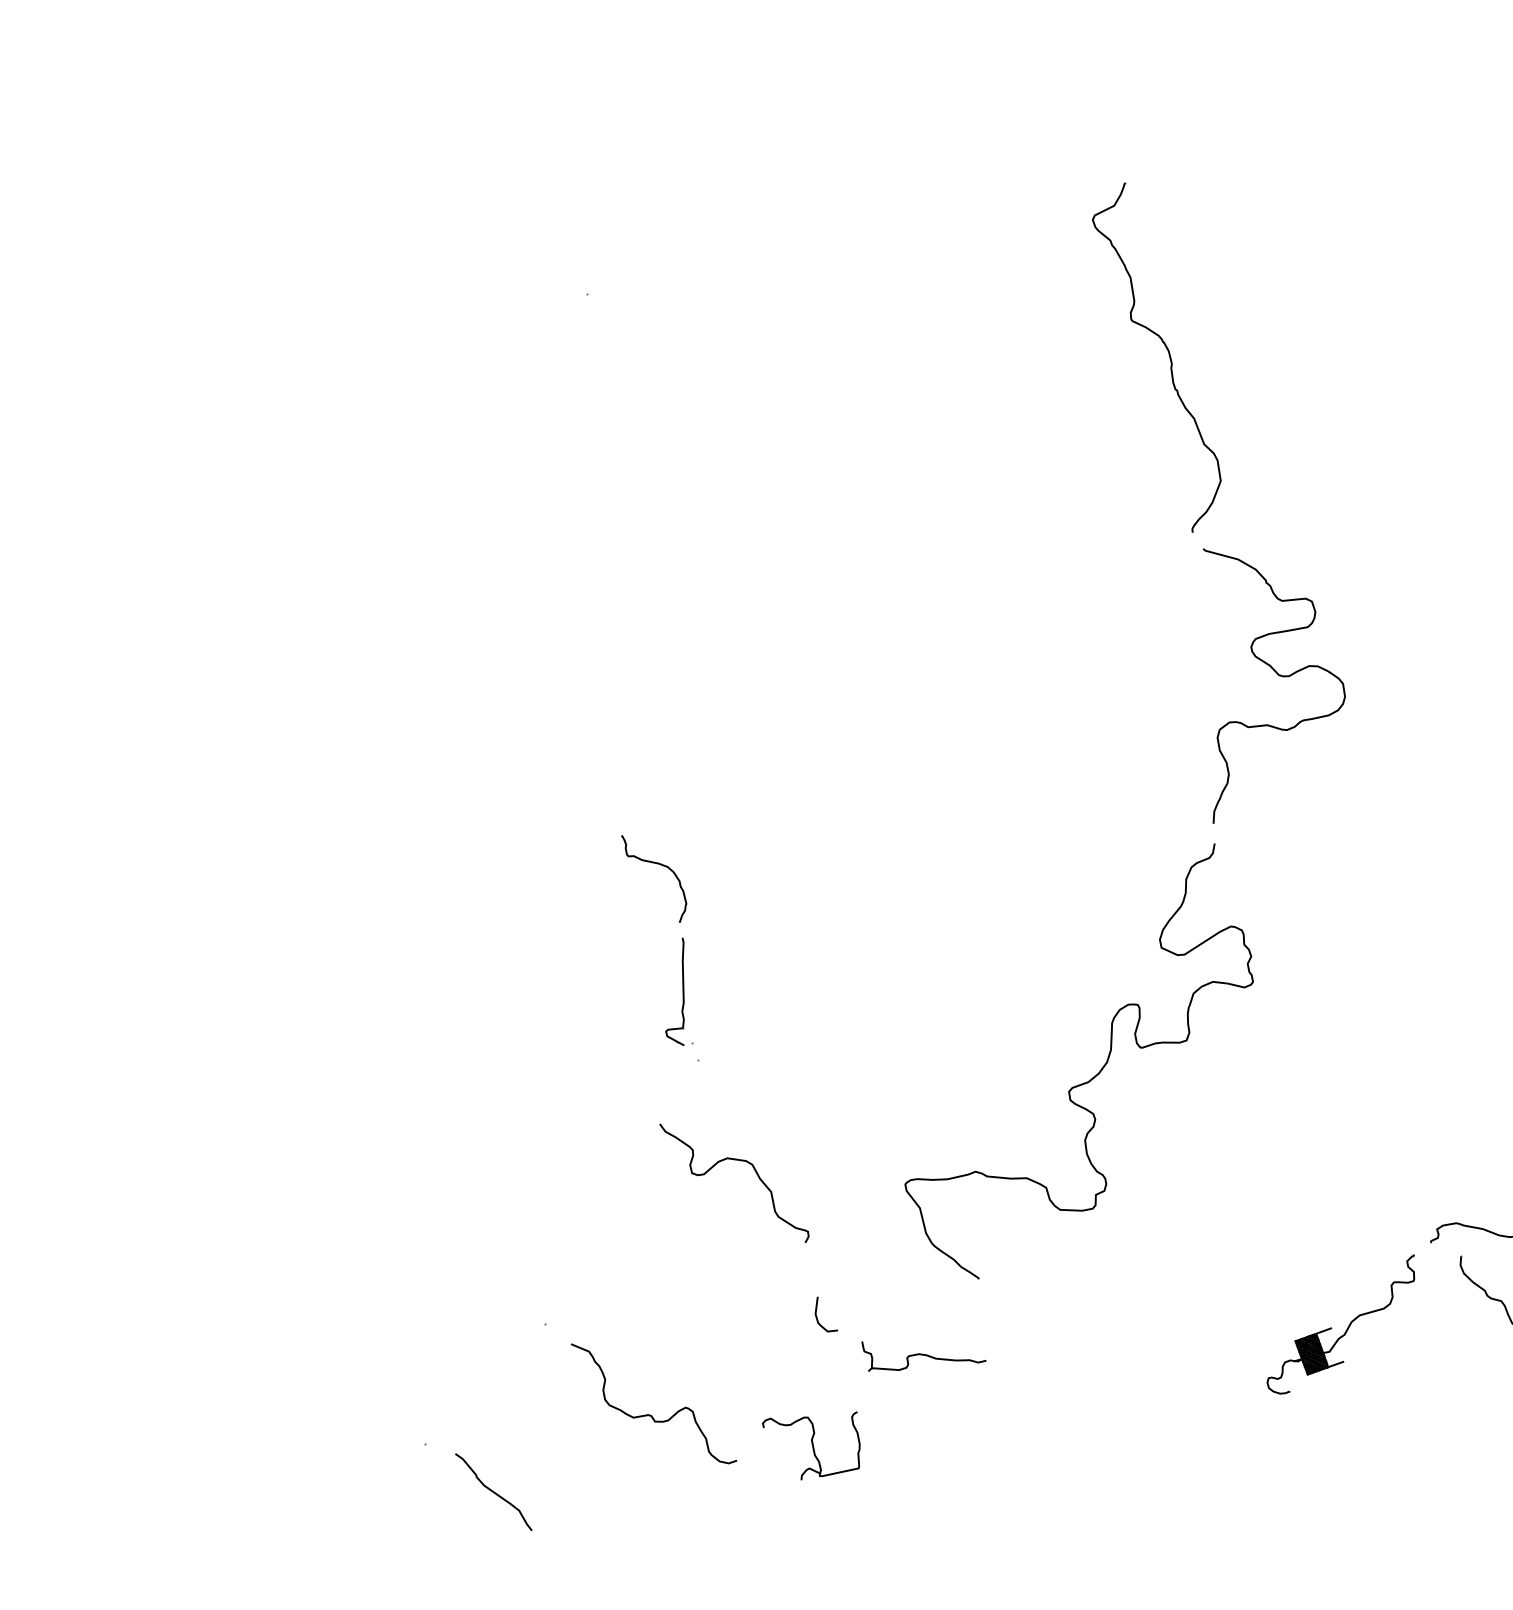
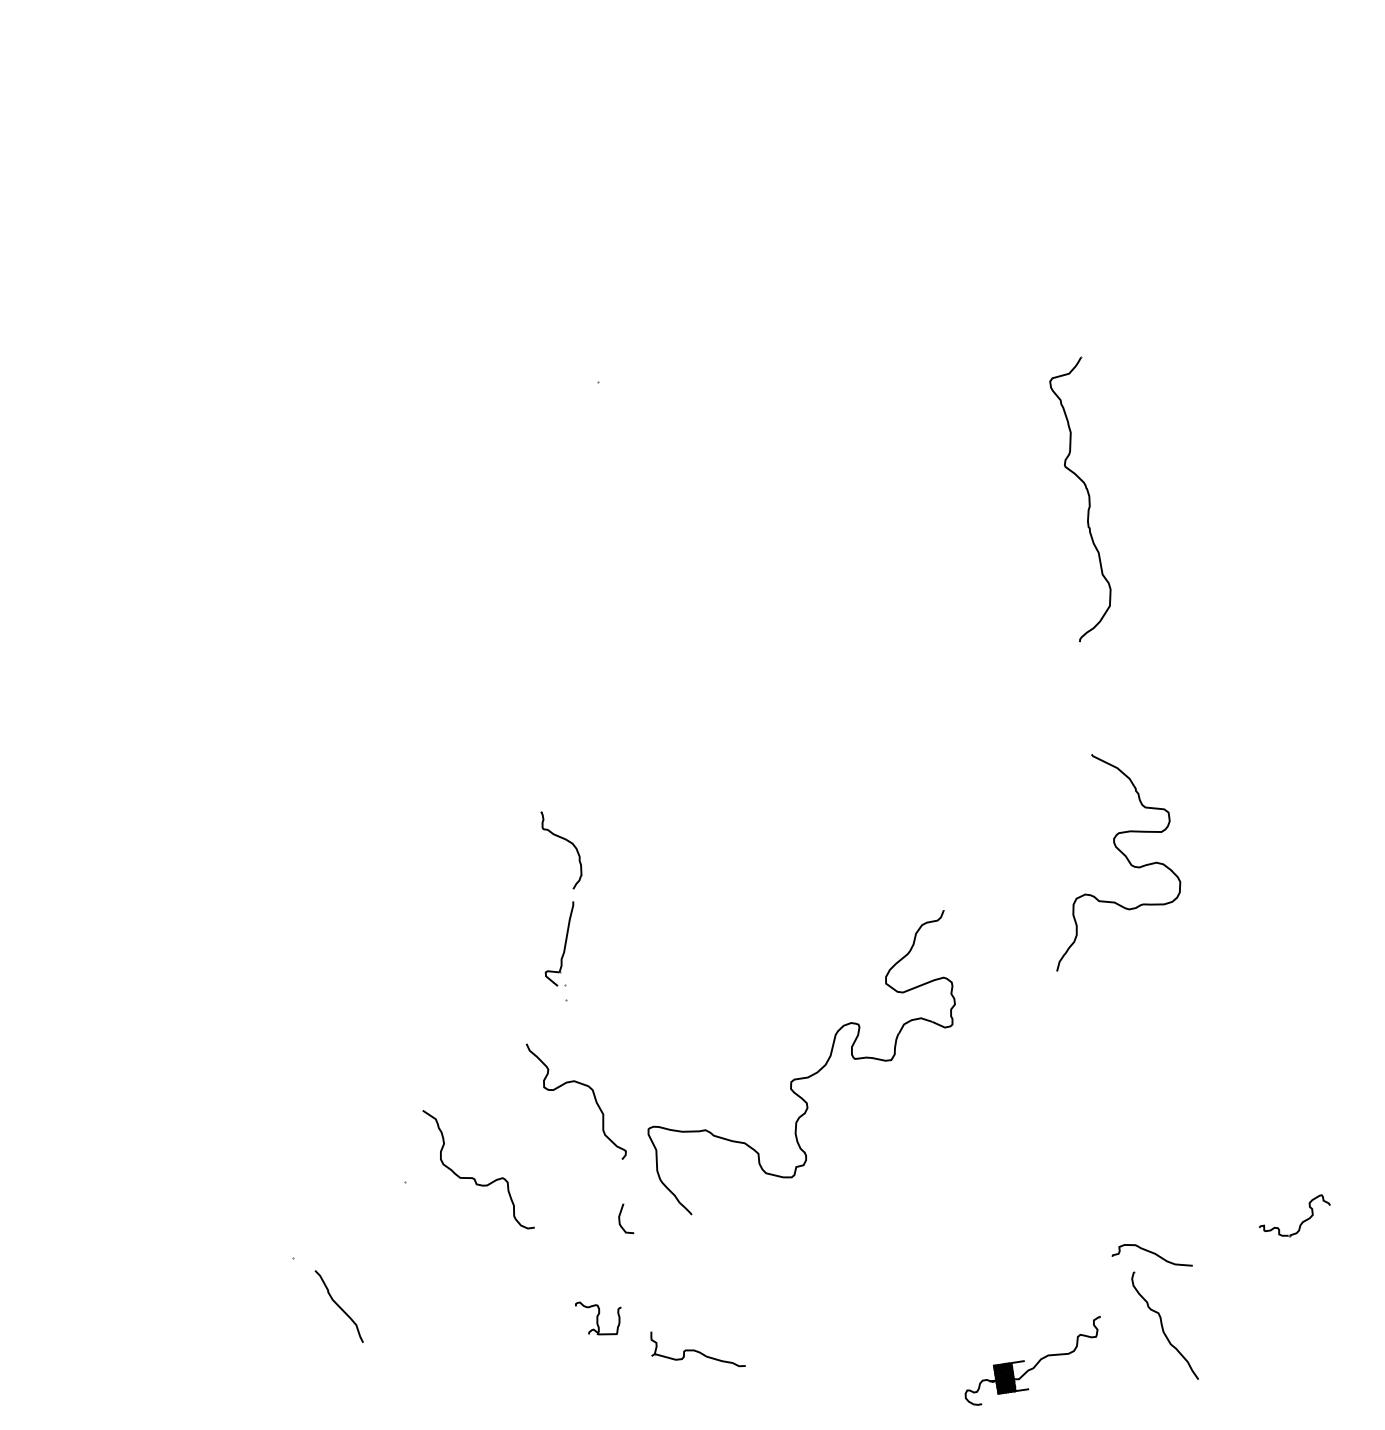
part: (1168, 355) -> (1088, 499), moved
part: (1268, 666) -> (1124, 856), moved
part: (1086, 1081) -> (806, 1076), moved
part: (1341, 1325) -> (1032, 1360), moved
part: (923, 1352) -> (697, 1349), moved
curve: (649, 1413) -> (473, 1177), moved
part: (814, 1443) -> (598, 1318), size x0.6

